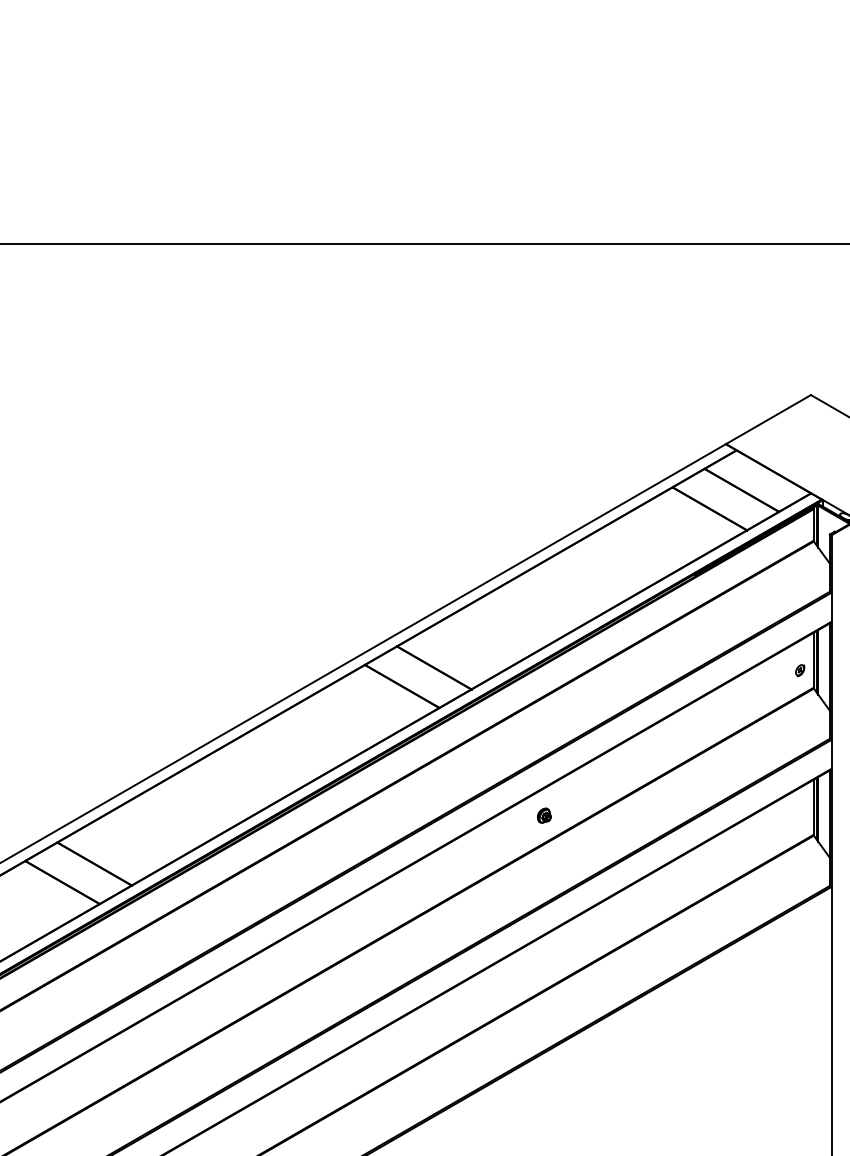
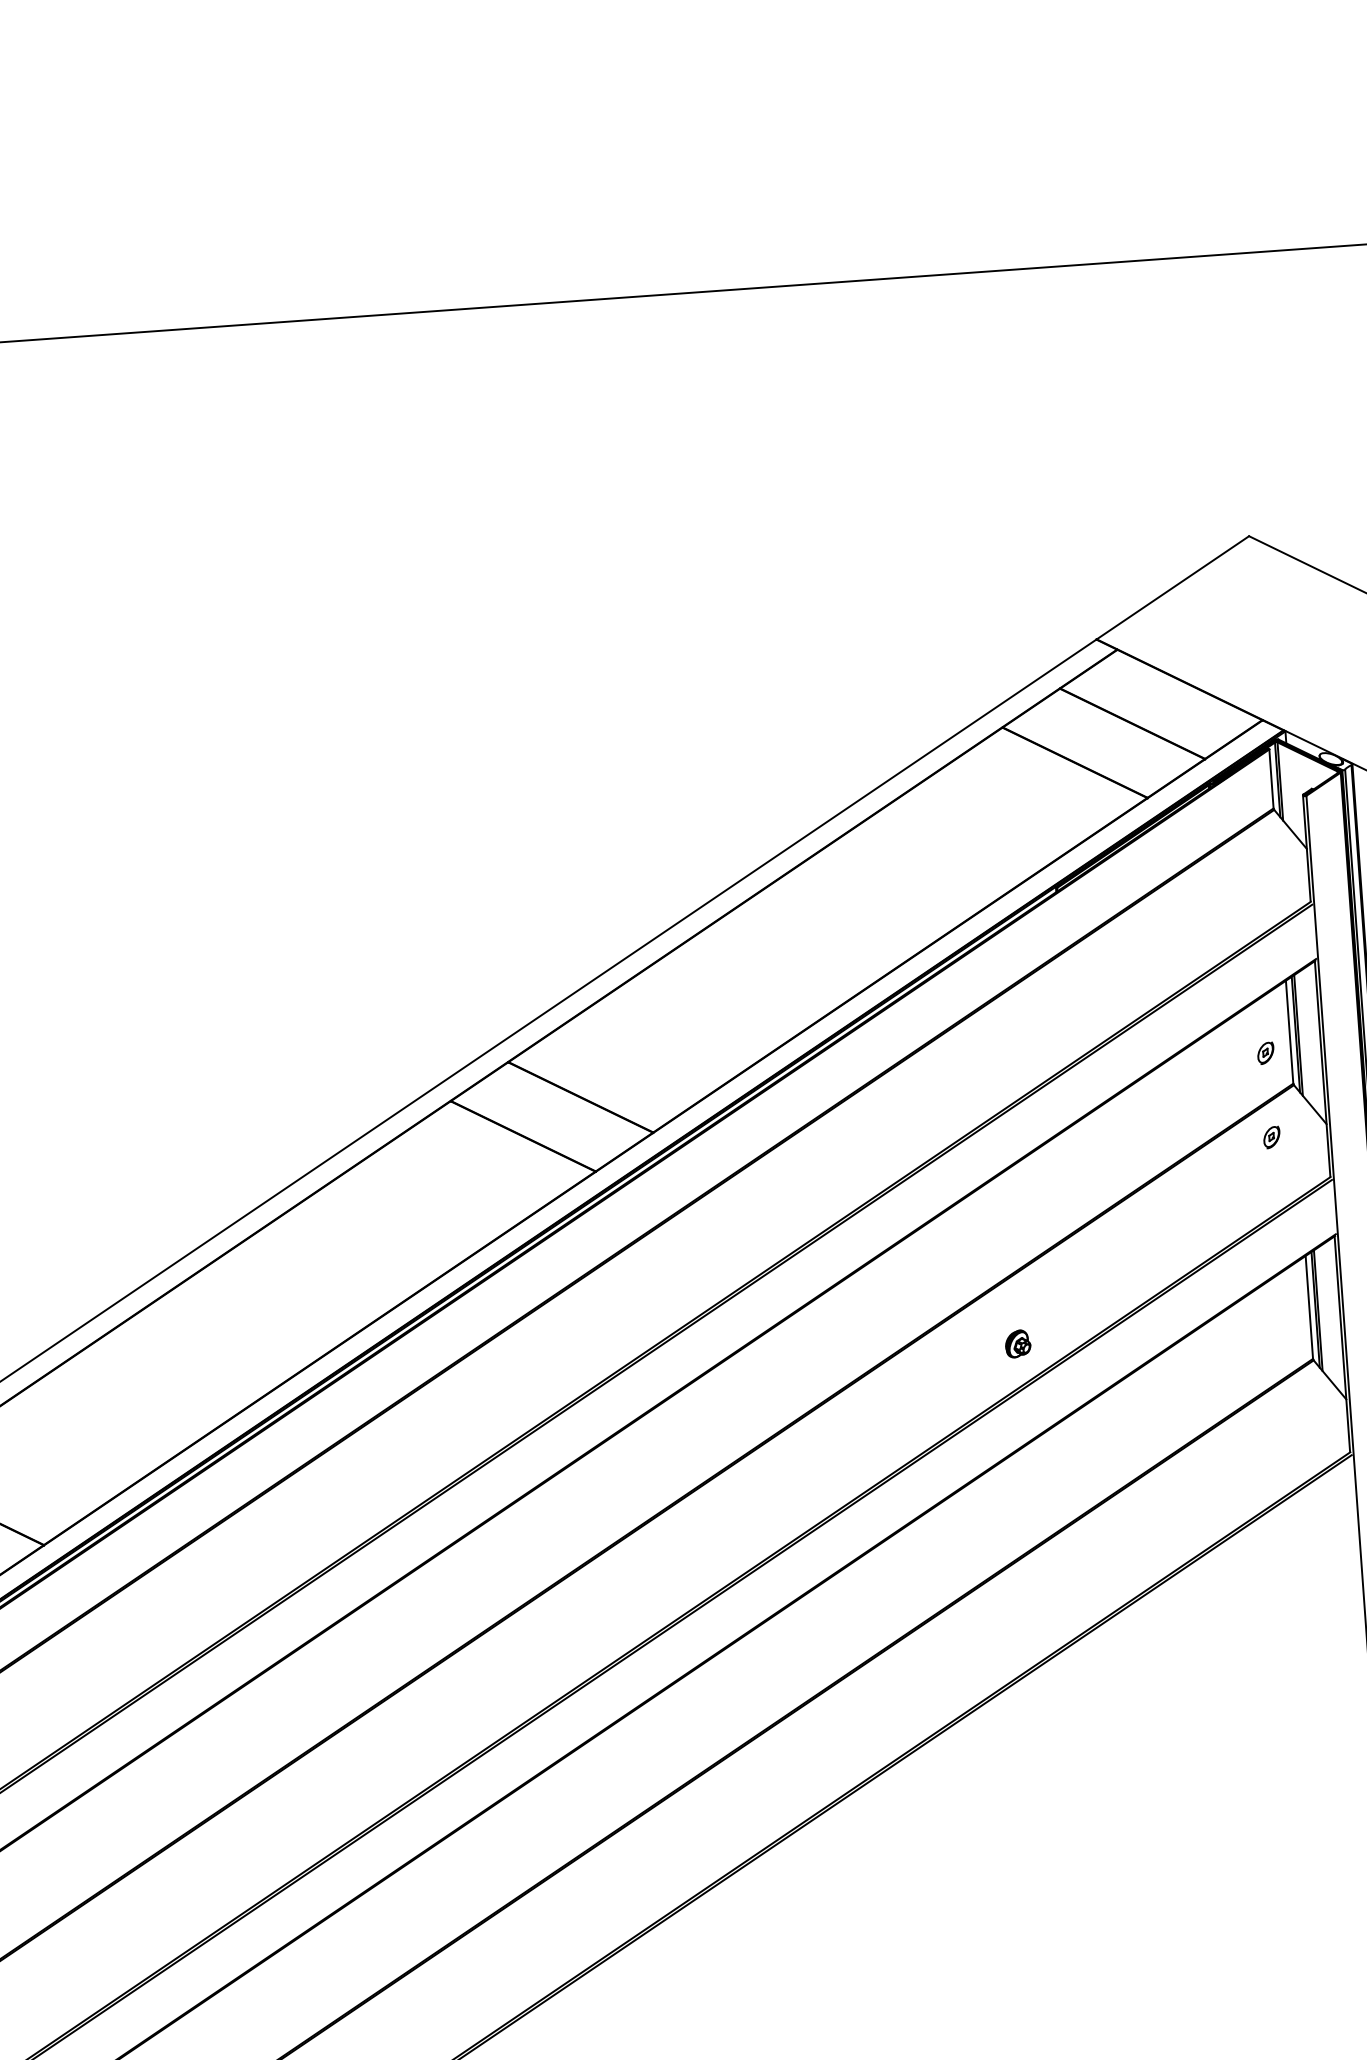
part: (800, 715) -> (1272, 1137), added
part: (544, 815) -> (1018, 1343), moved

